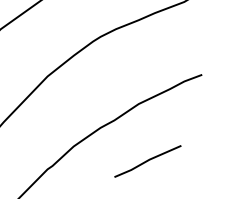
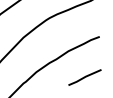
line: (146, 161) -> (84, 77), moved

